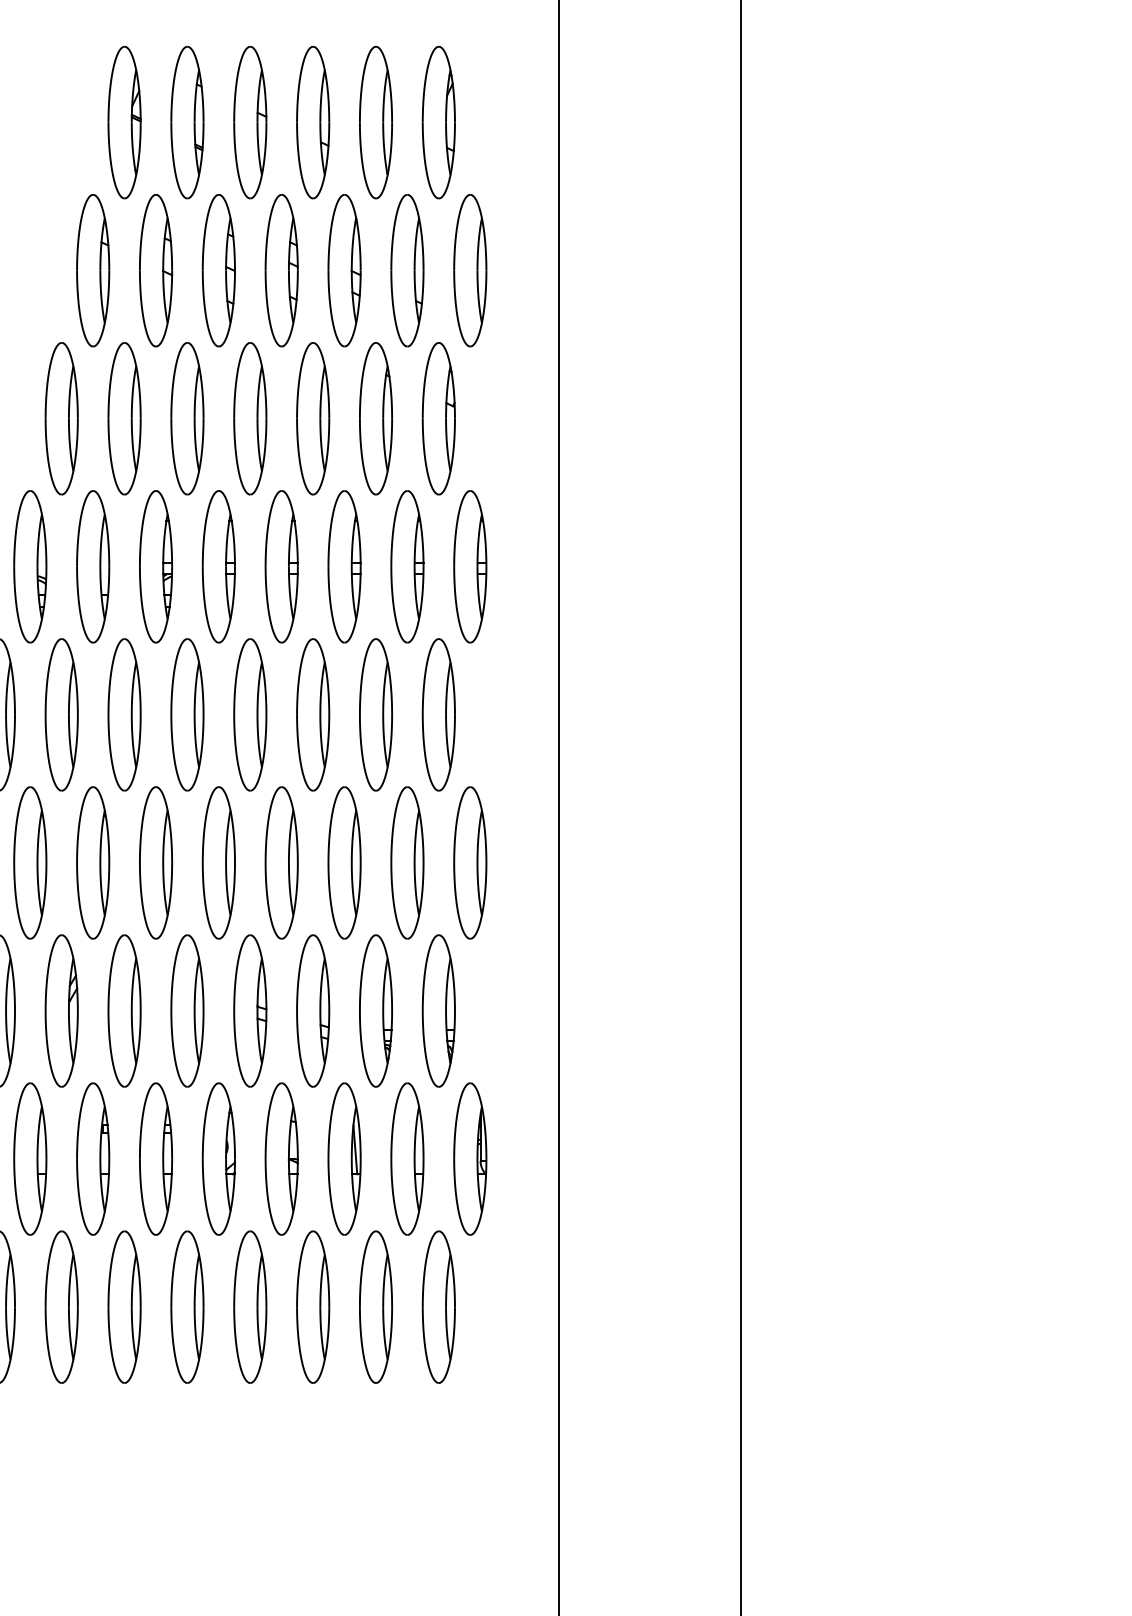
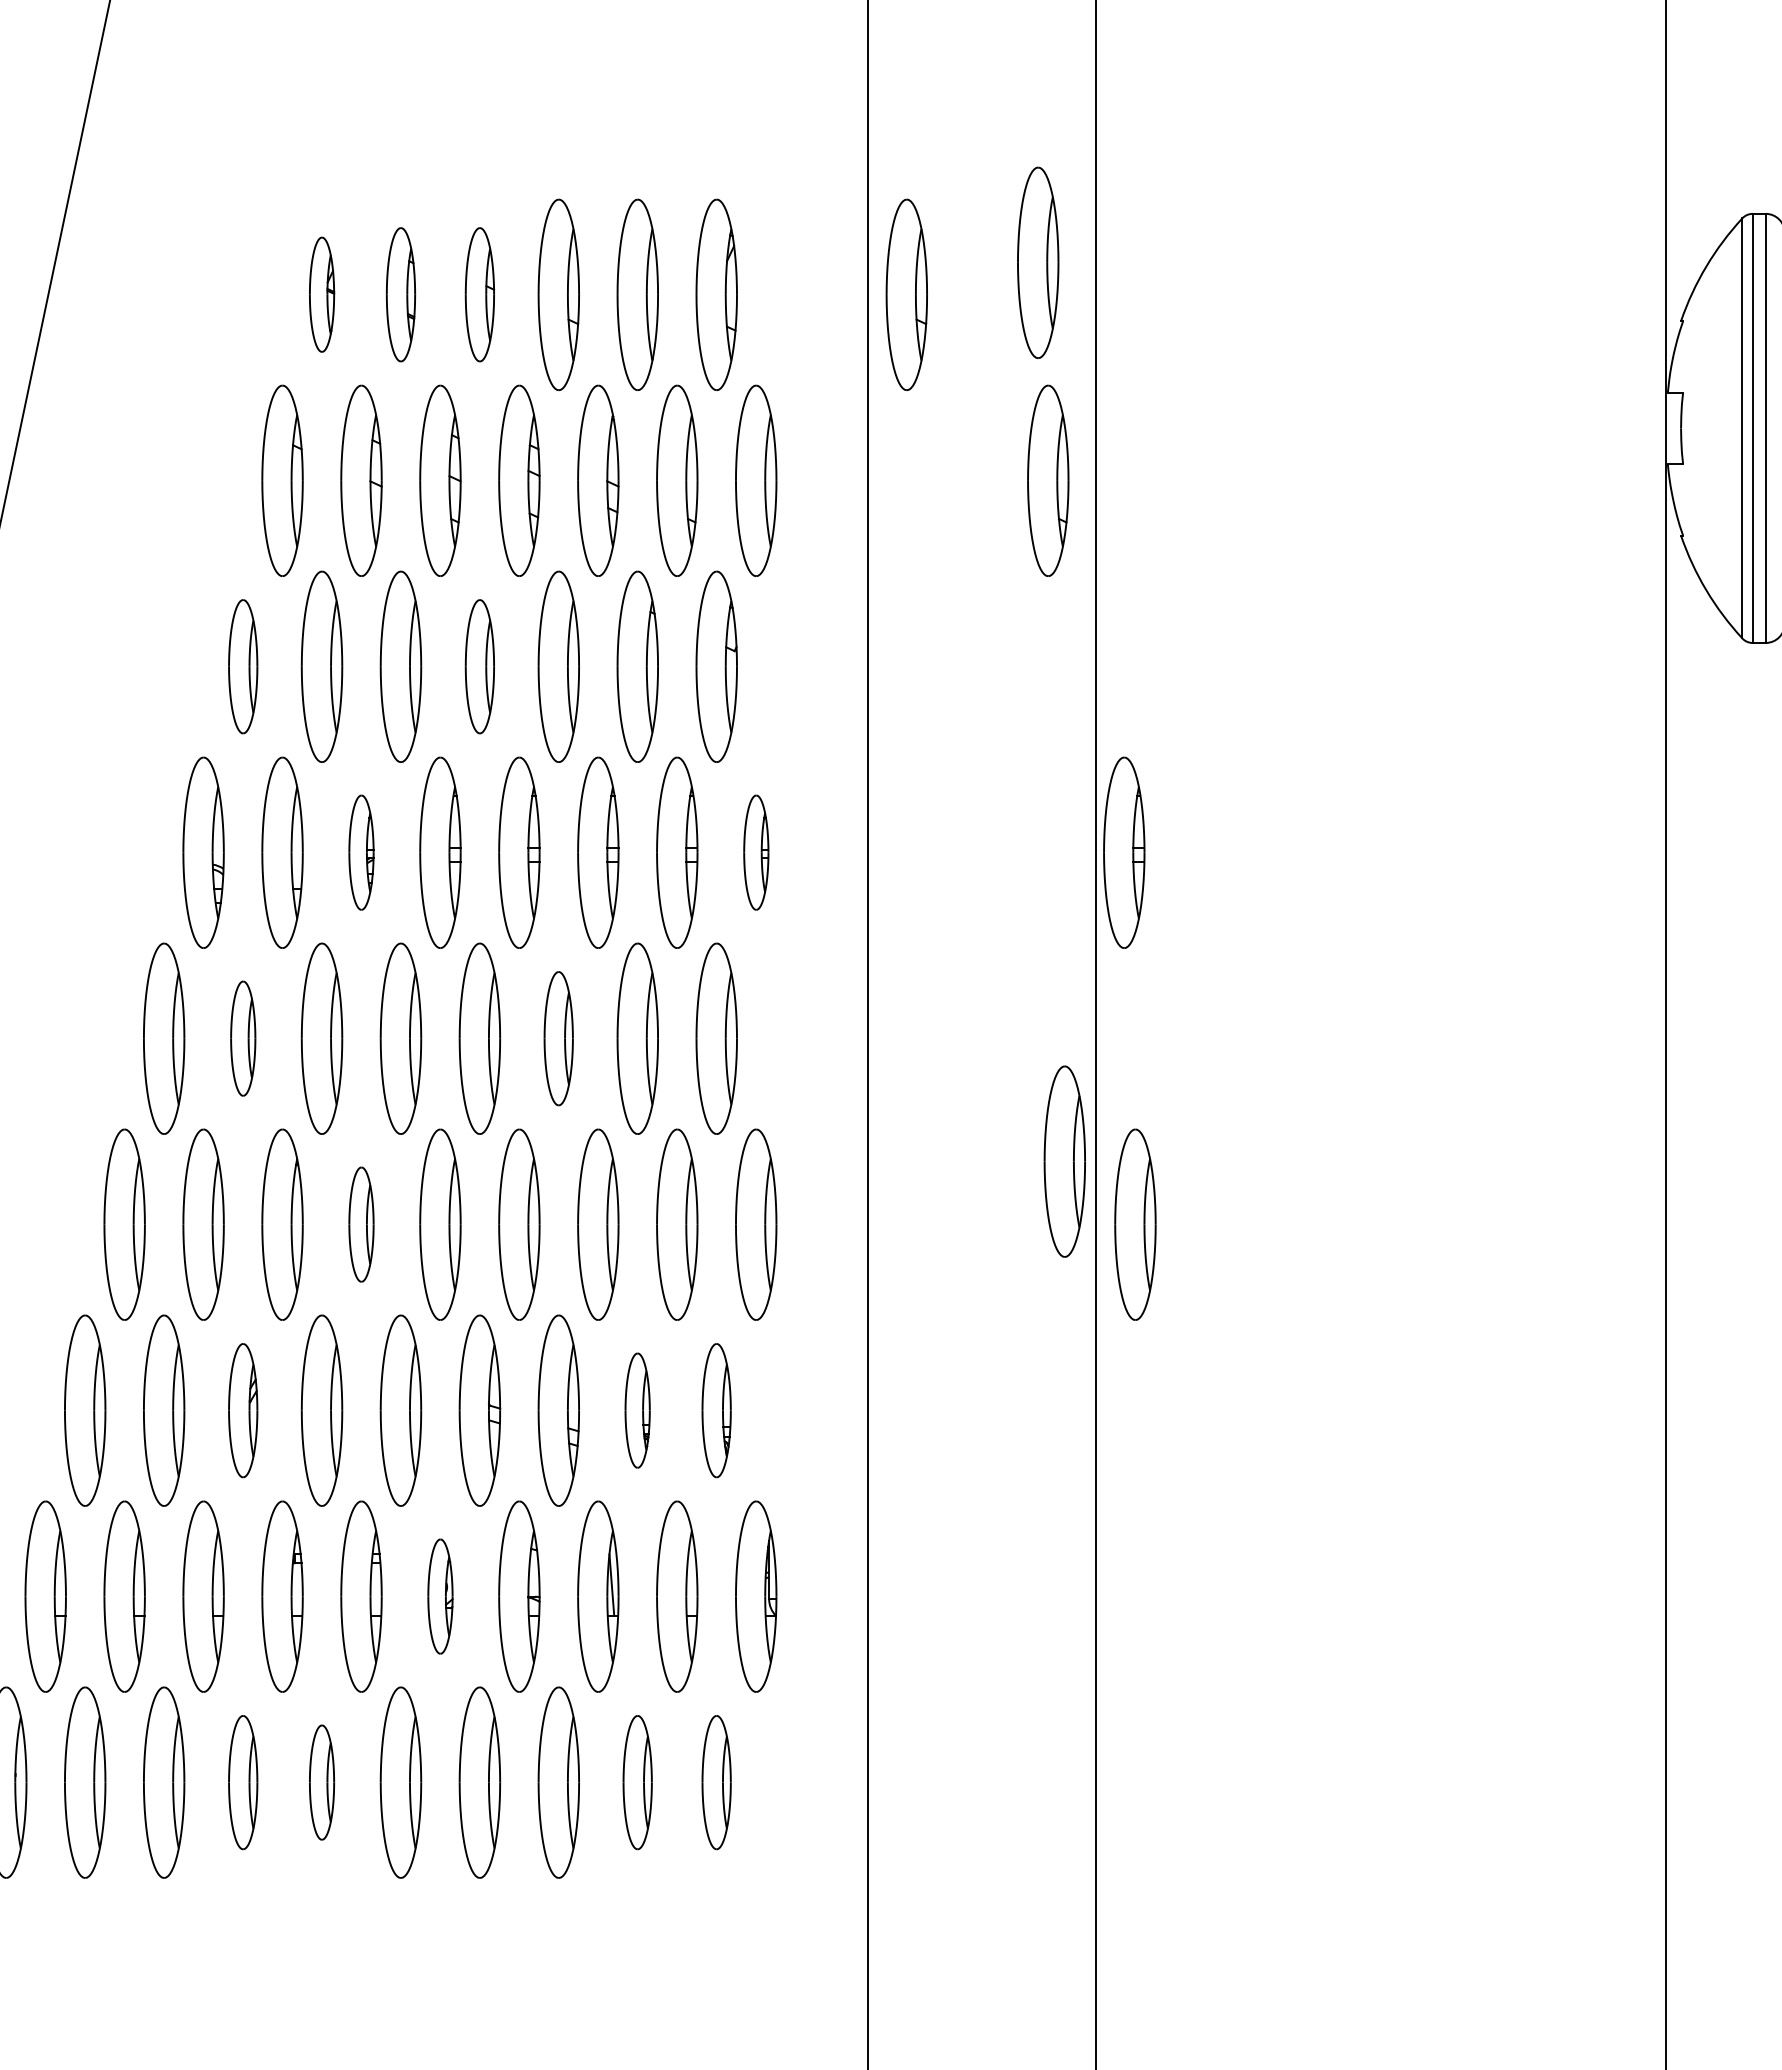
part: (695, 96) -> (1038, 262), added
part: (124, 122) -> (321, 294), size x0.6
part: (187, 122) -> (400, 294), size x0.7
part: (249, 122) -> (479, 294), size x0.7
part: (589, 122) -> (906, 294), added
part: (703, 270) -> (1048, 480), added
part: (62, 418) -> (243, 666), size x0.7
part: (249, 418) -> (479, 666), size x0.7
part: (156, 566) -> (361, 852), size x0.6
part: (470, 566) -> (756, 852), size x0.6
part: (763, 566) -> (1124, 852), added
part: (62, 714) -> (243, 1038), size x0.6
part: (312, 714) -> (558, 1038), size x0.7
part: (715, 812) -> (1064, 1161), added
part: (156, 862) -> (361, 1224), size x0.6
part: (772, 862) -> (1135, 1224), added
part: (62, 1010) -> (243, 1410), size x0.7
part: (375, 1010) -> (637, 1410), size x0.6
part: (438, 1010) -> (716, 1410), size x0.7
part: (218, 1158) -> (440, 1596), size x0.6
part: (62, 1307) -> (243, 1782), size x0.7
part: (124, 1307) -> (321, 1782), size x0.6
part: (375, 1307) -> (637, 1782), size x0.7
part: (438, 1307) -> (716, 1782), size x0.7

